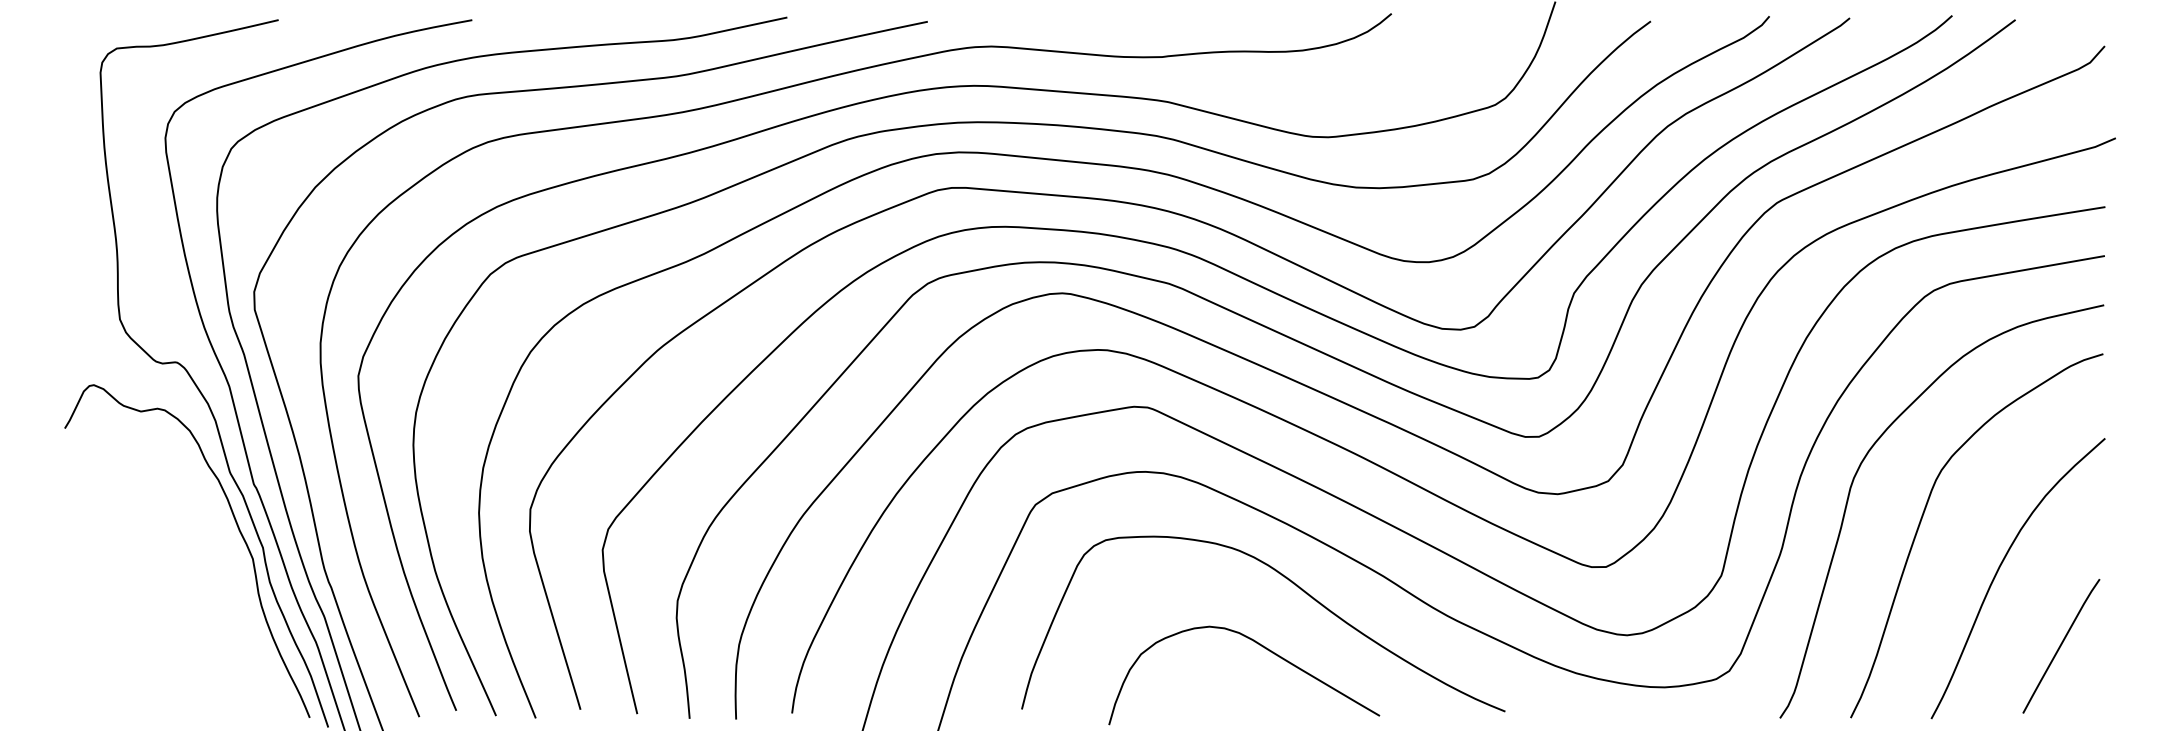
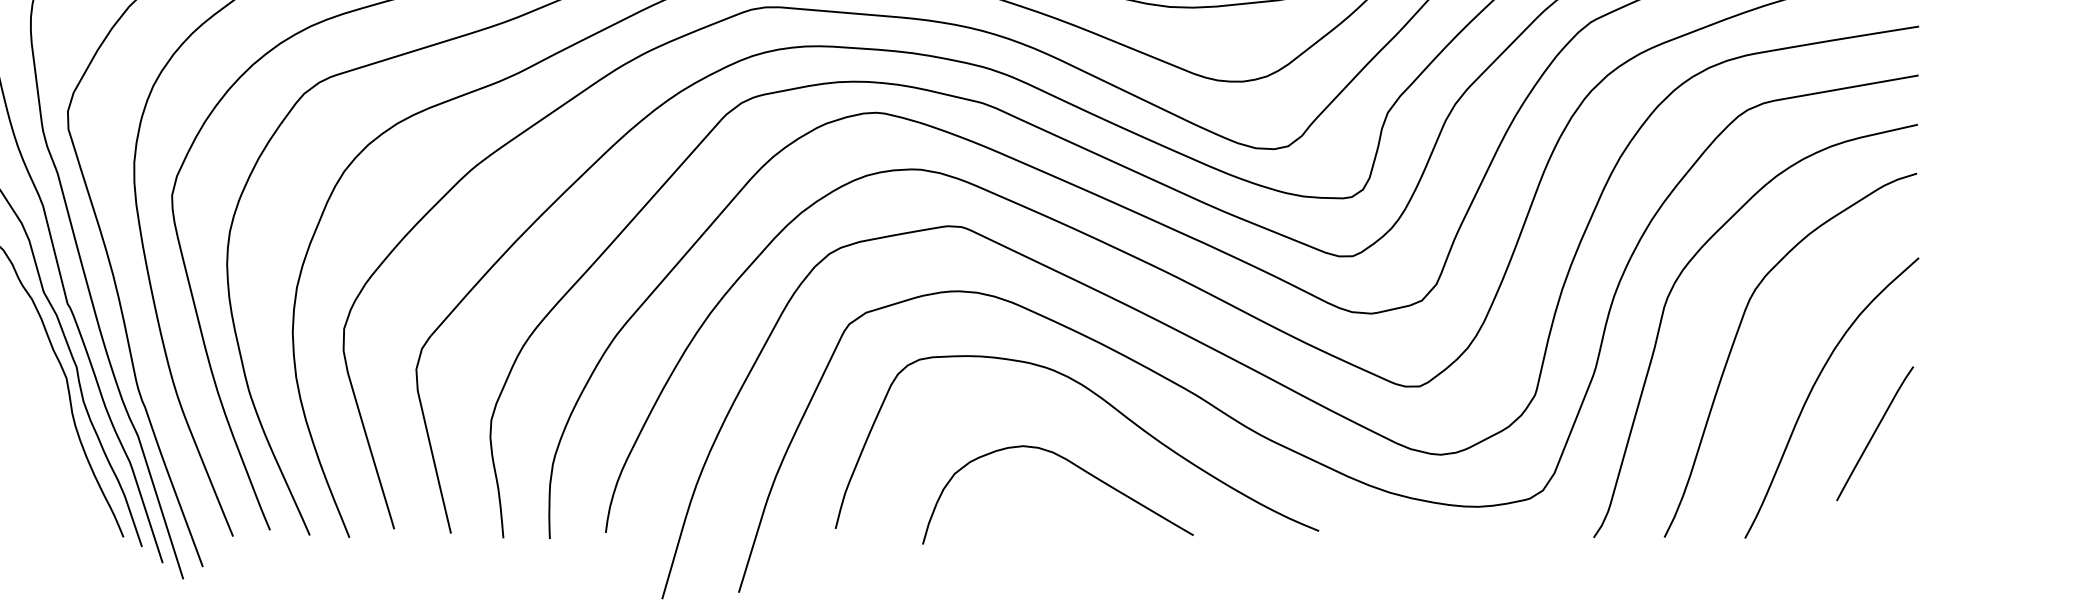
curve: (2061, 646) -> (1875, 433), moved

